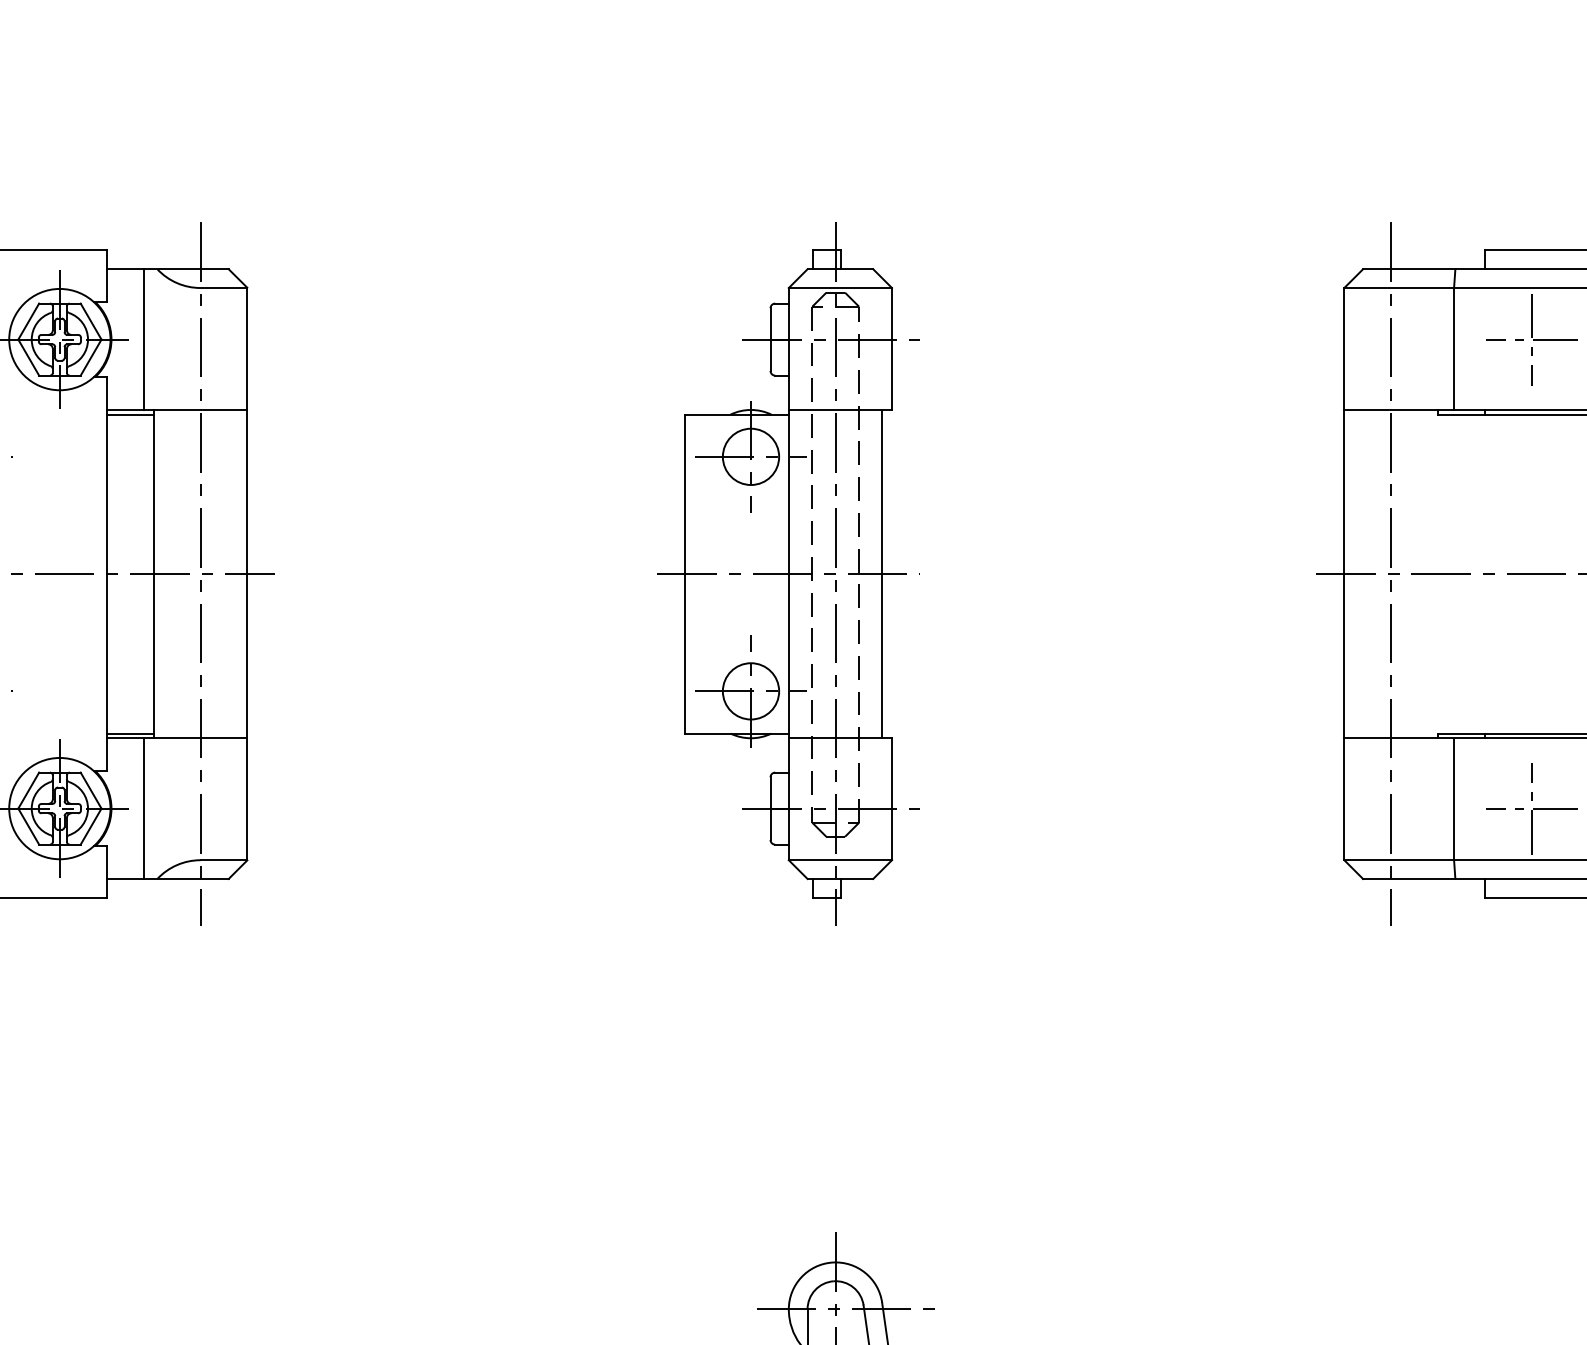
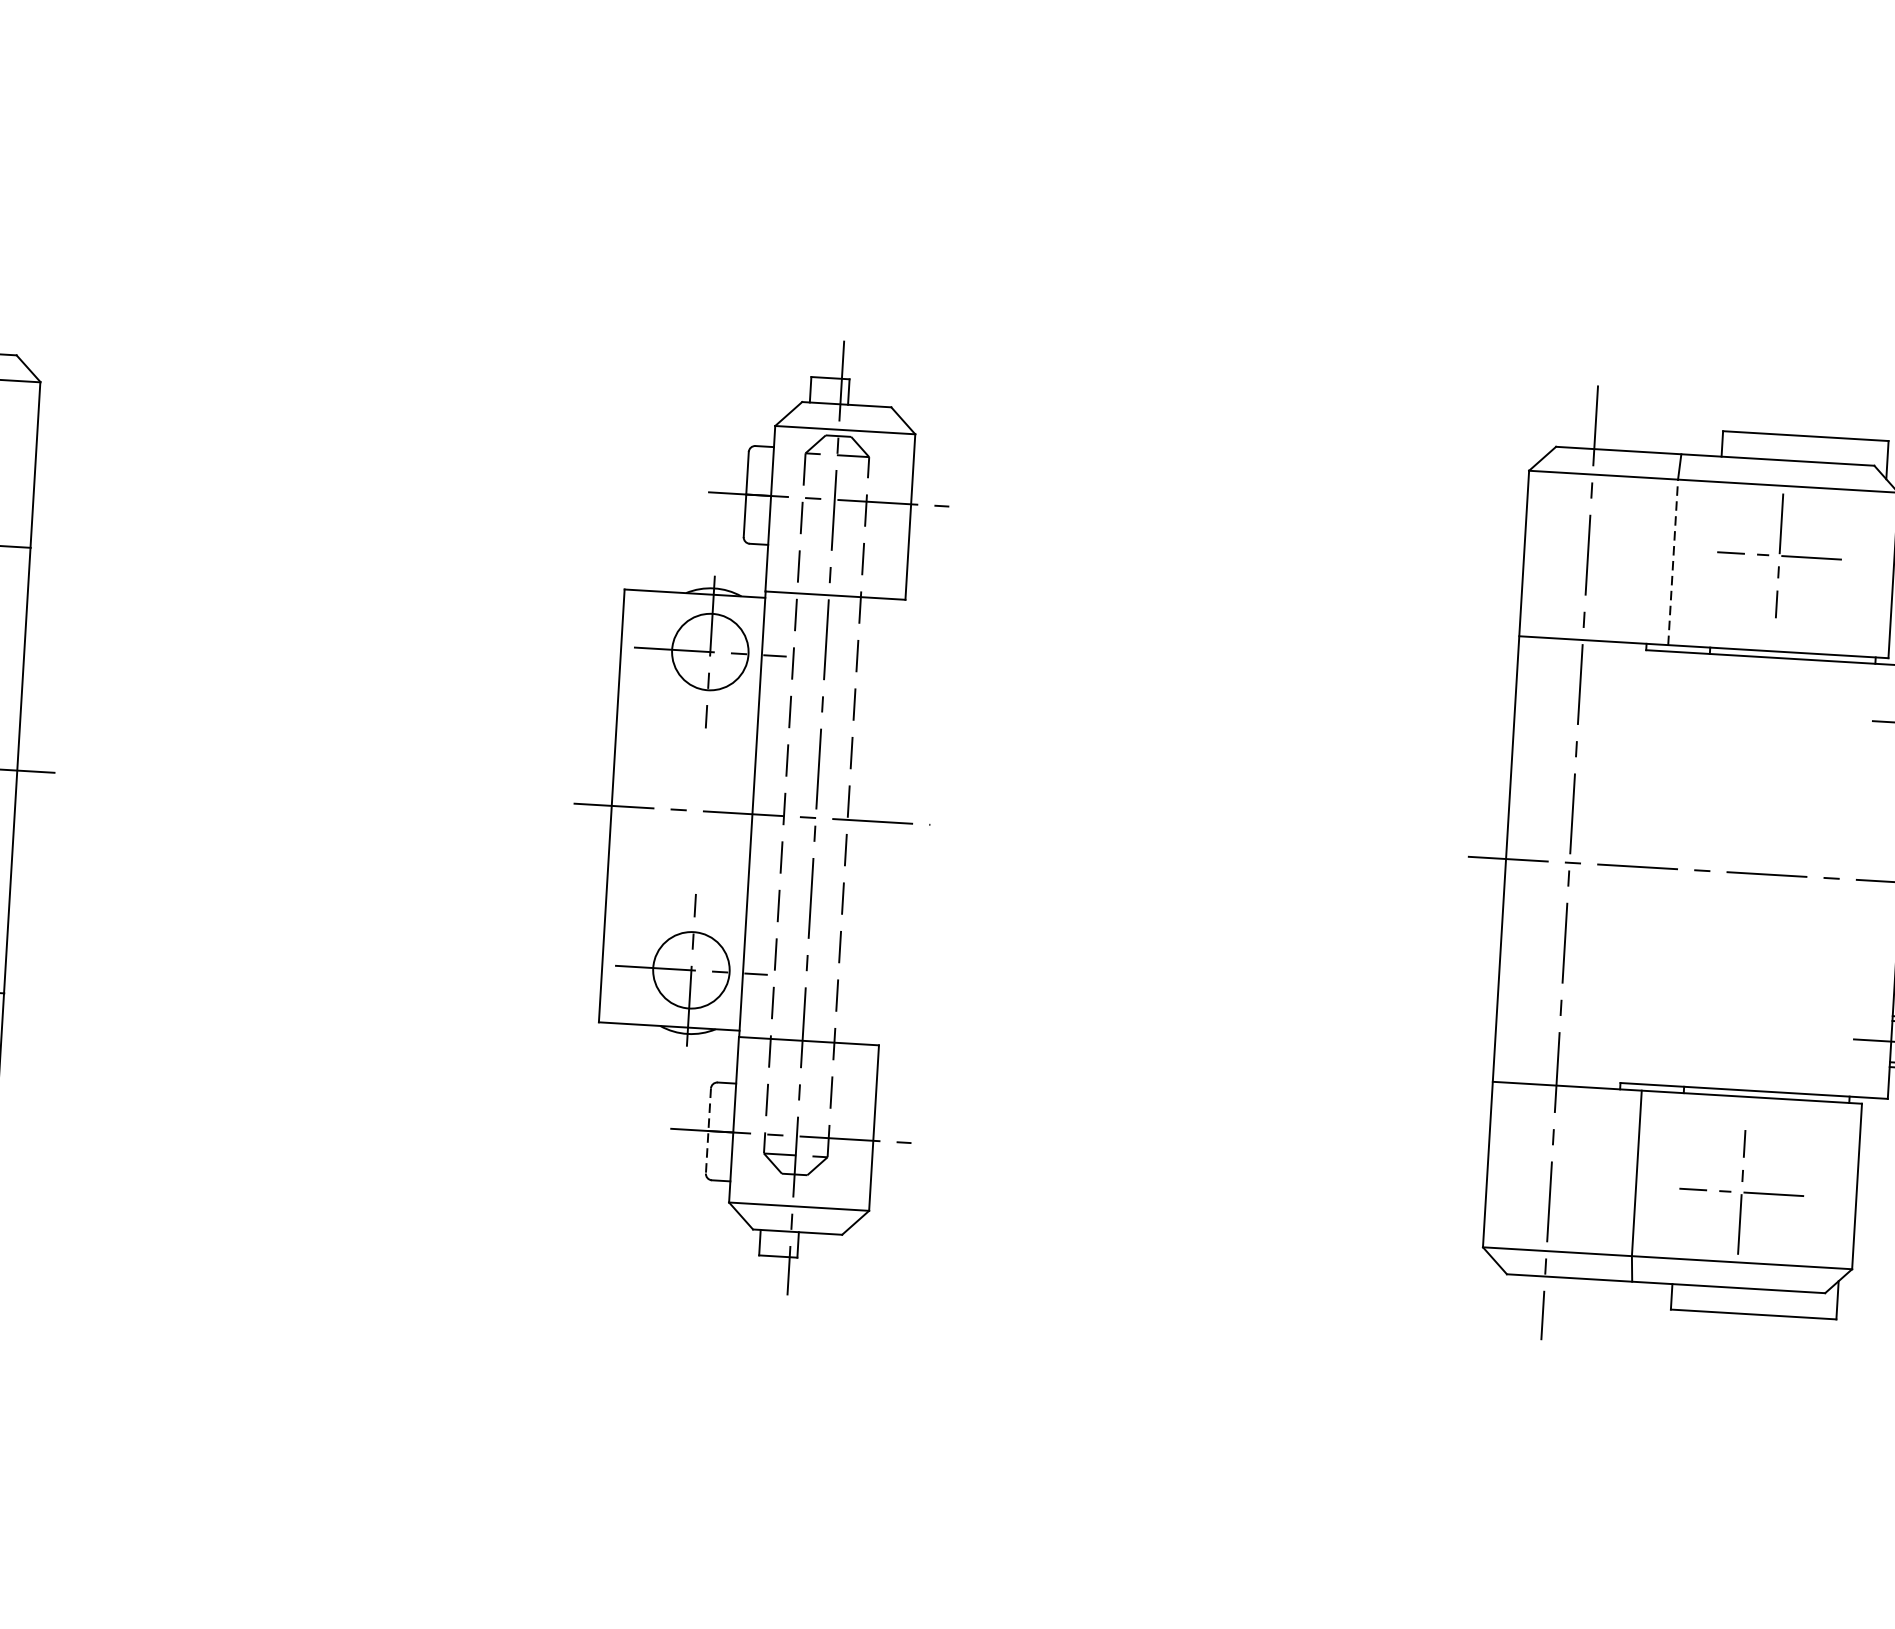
line: (1454, 348) -> (1673, 561), solid -> dashed
line: (882, 573) -> (879, 820), removed
line: (770, 809) -> (708, 1132), solid -> dashed

